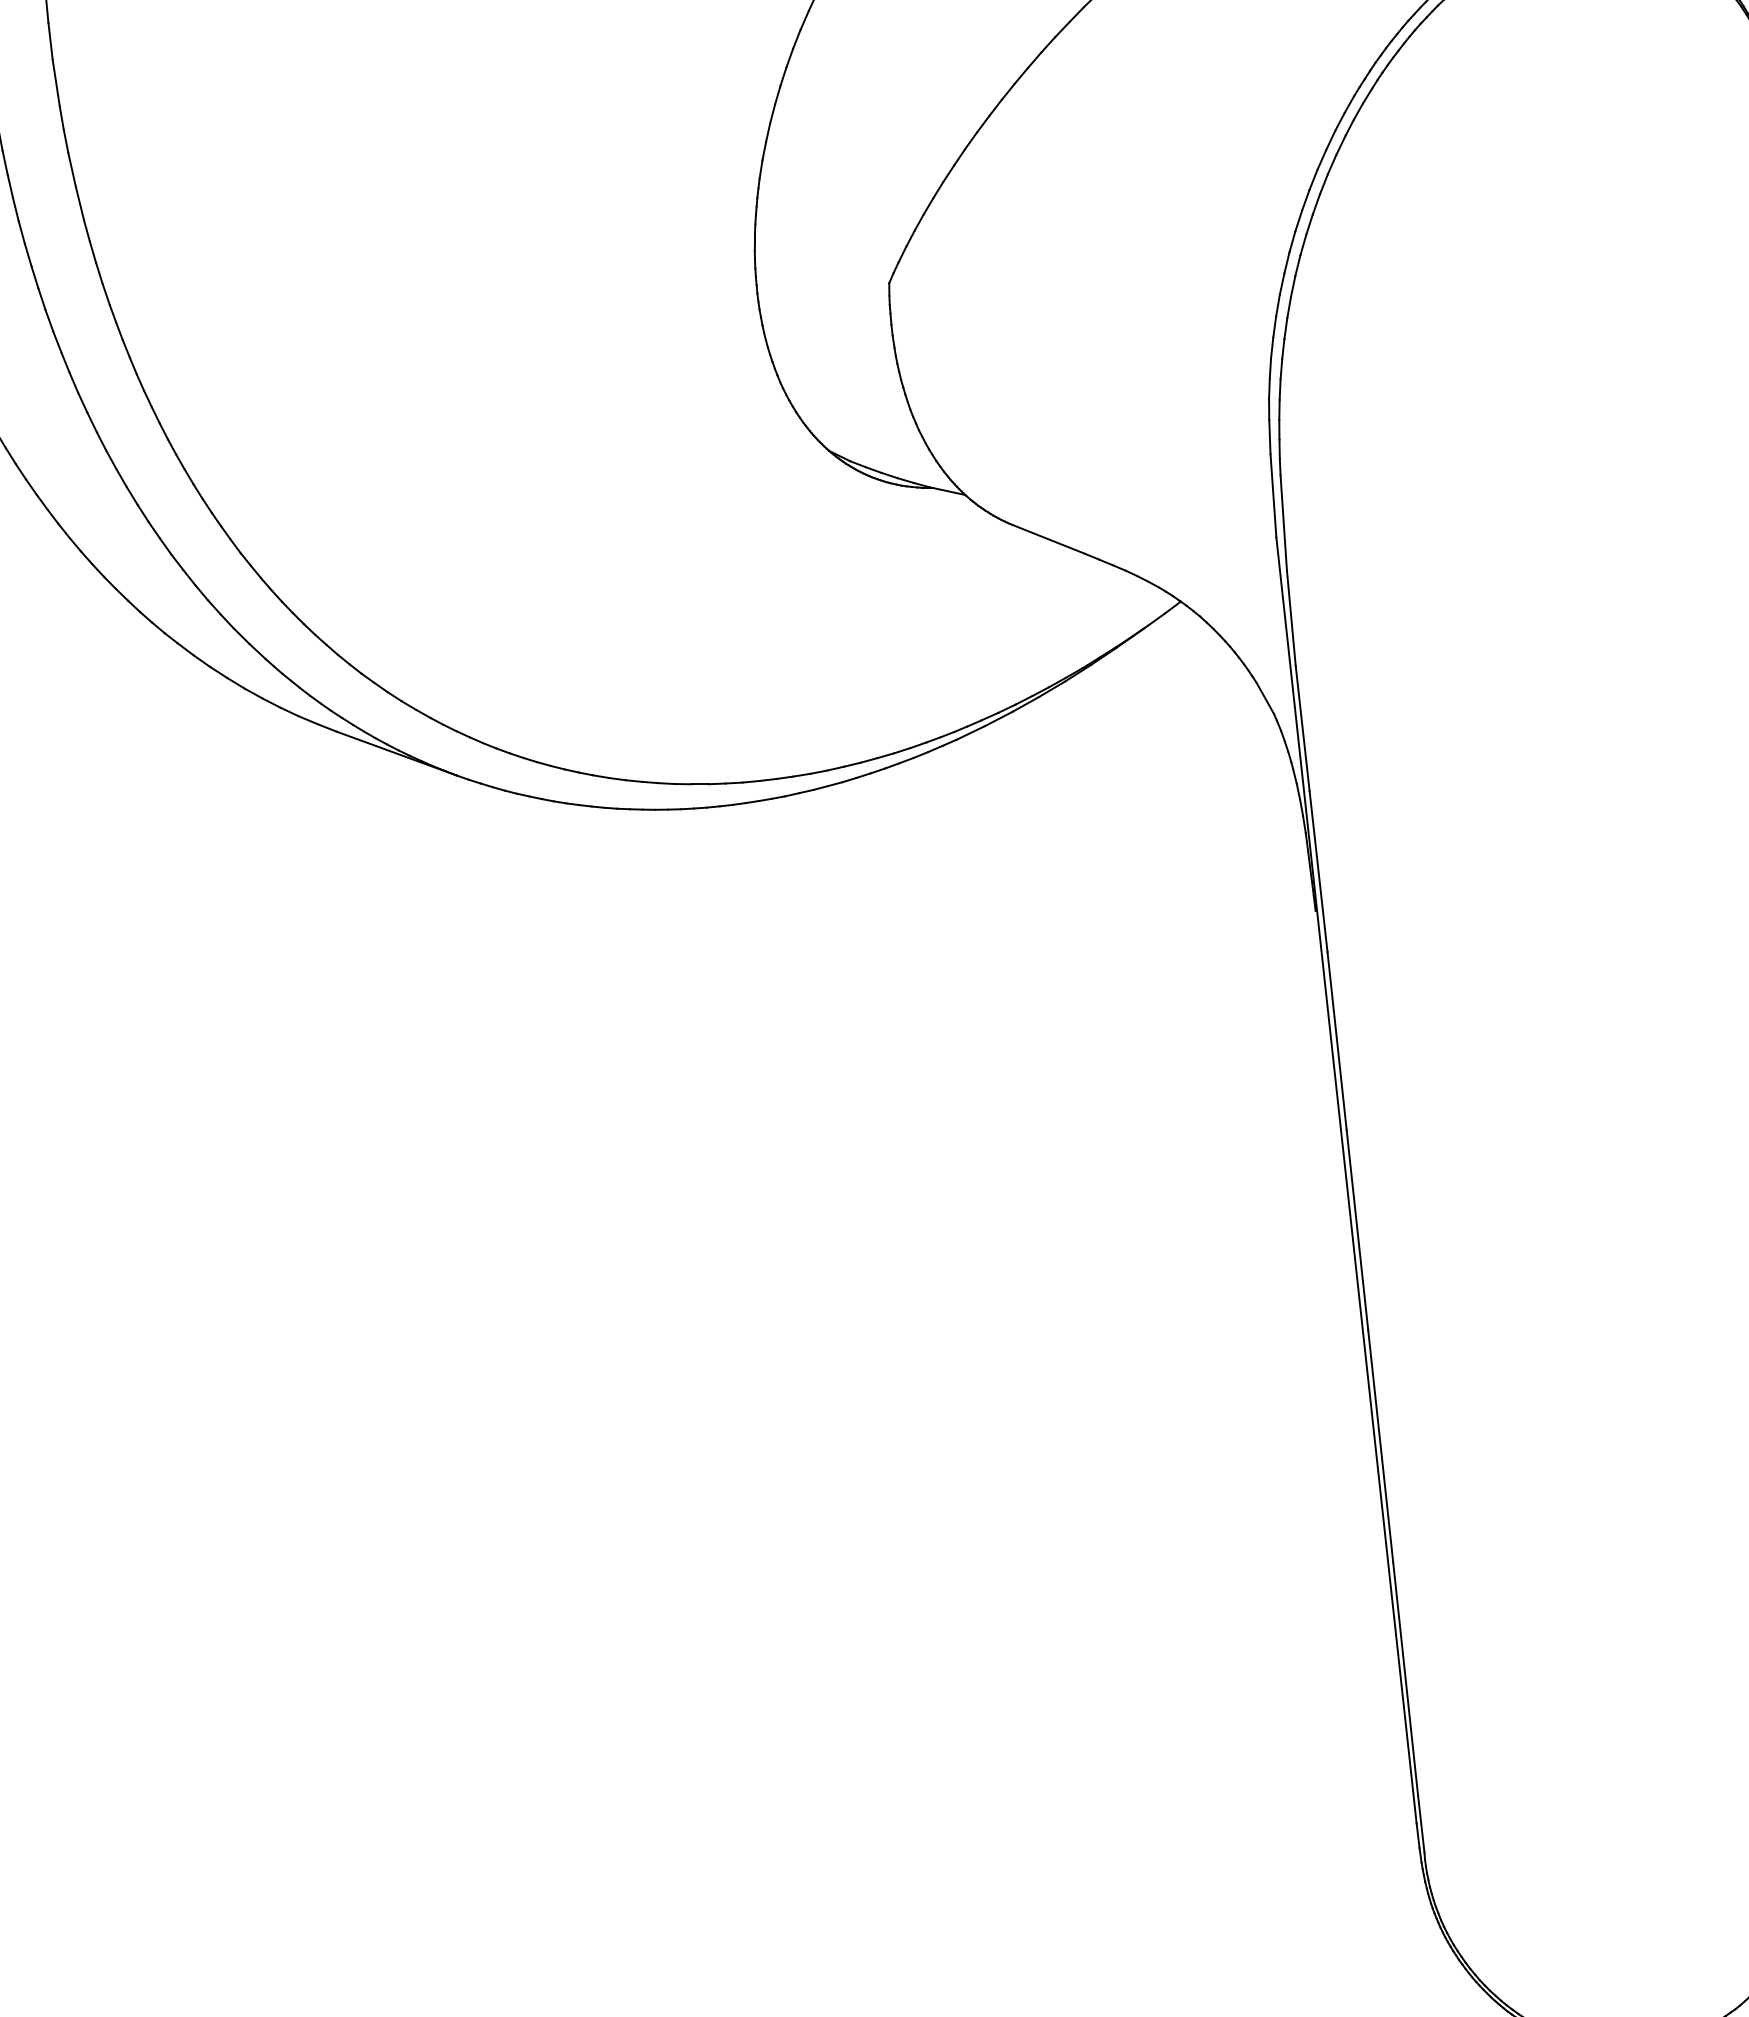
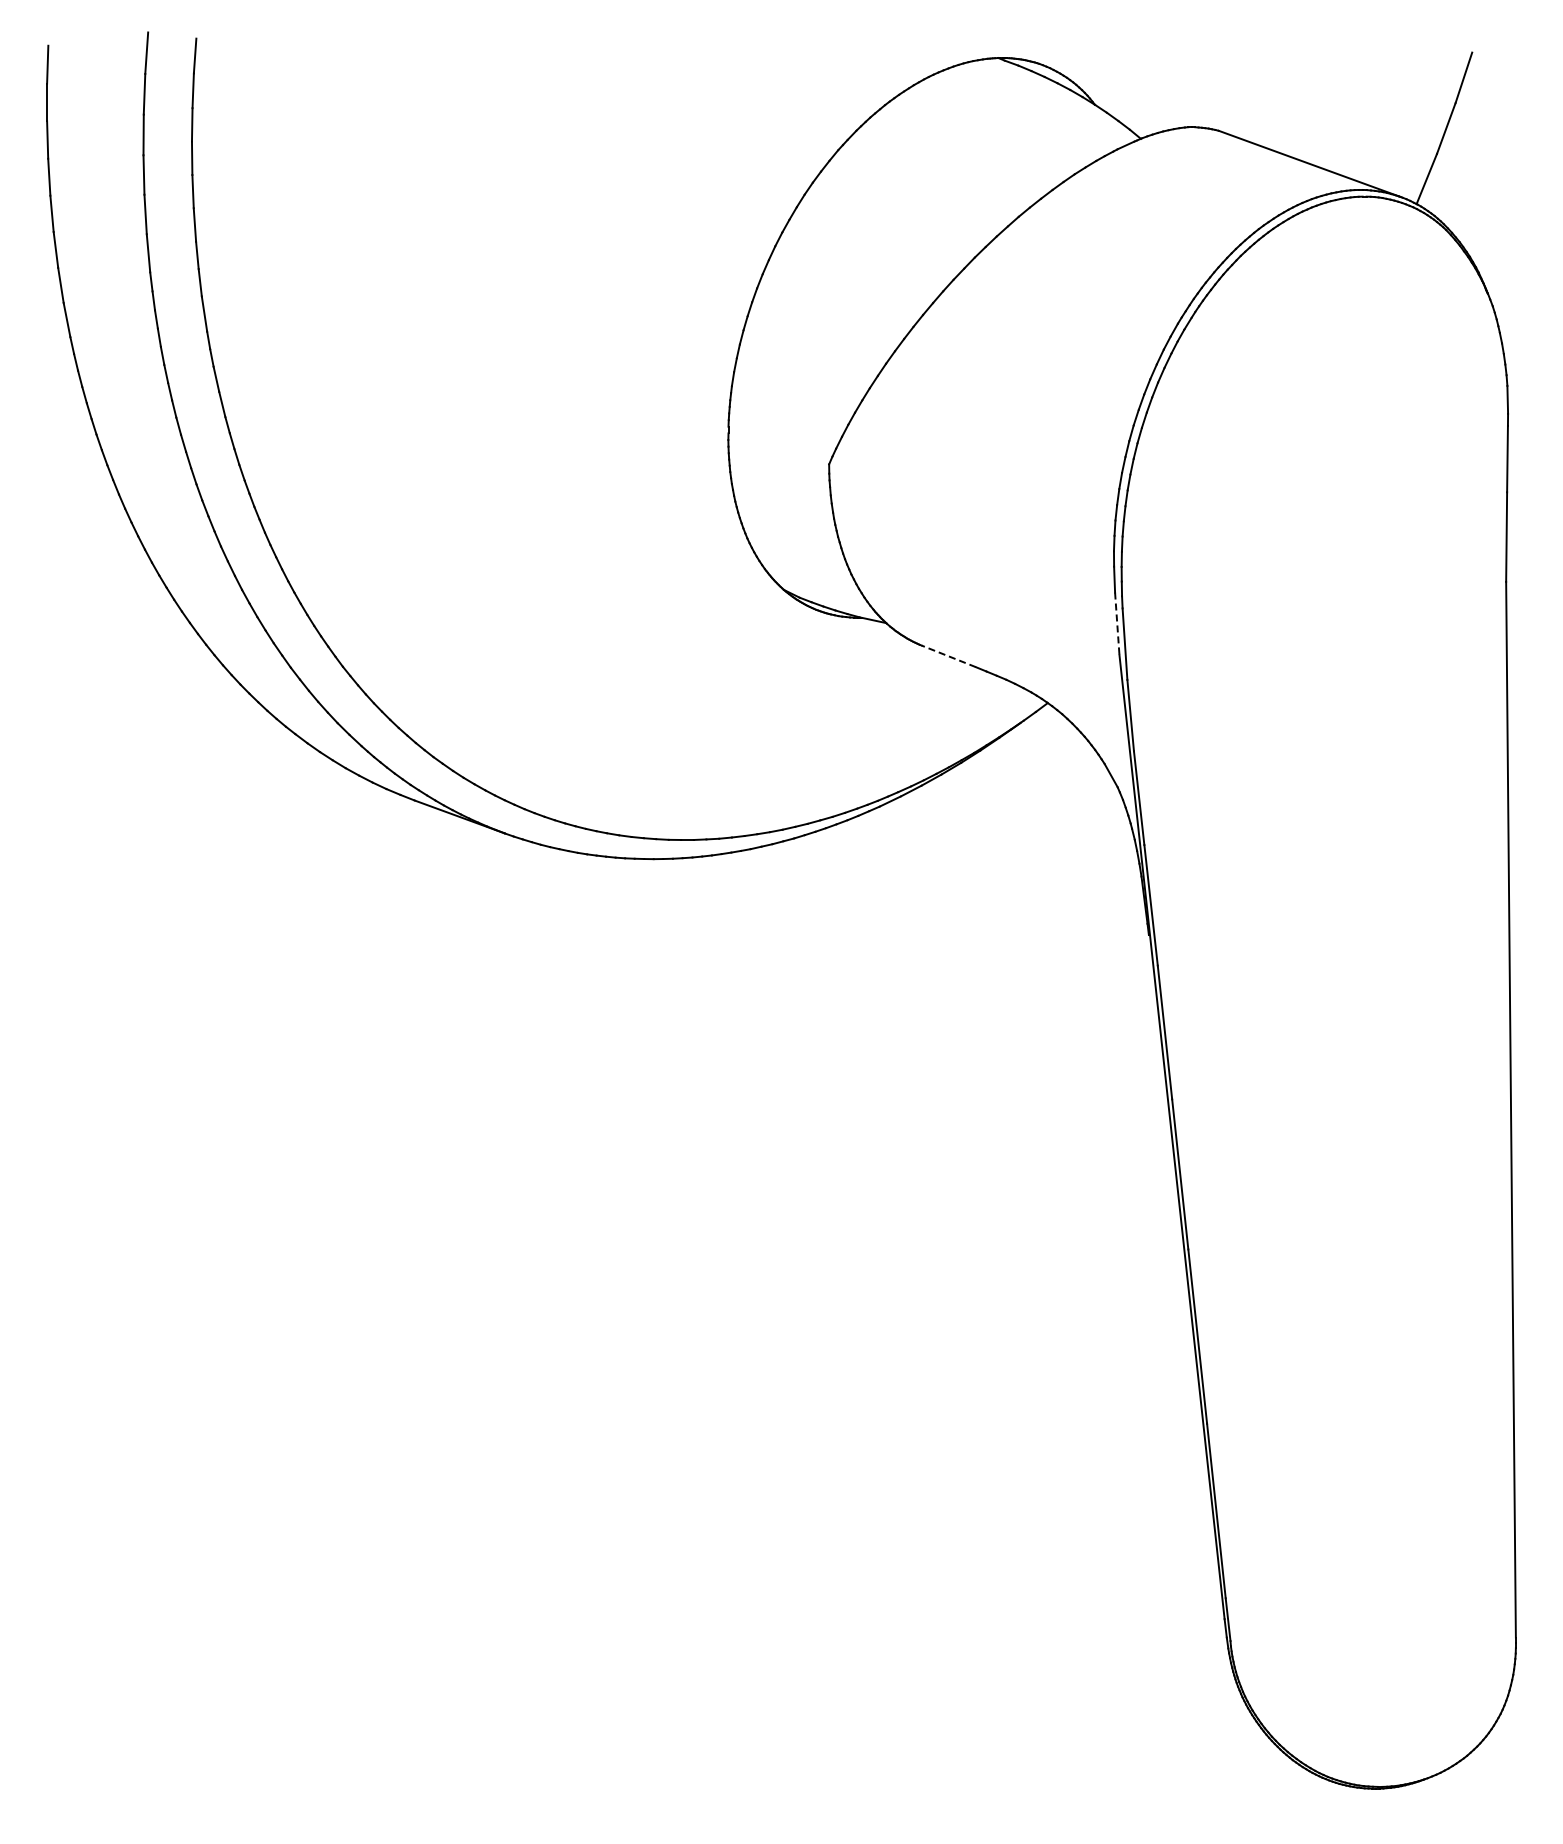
line: (1273, 496) -> (1117, 624), solid -> dashed
line: (1048, 539) -> (948, 656), solid -> dashed

